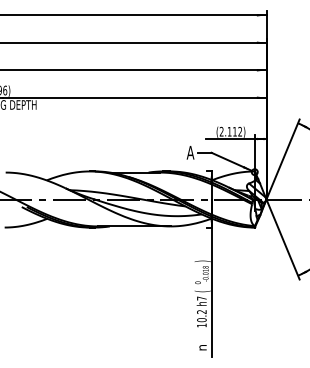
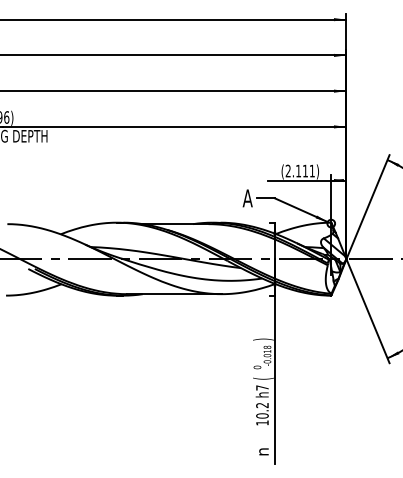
text: (239, 131) -> (311, 170), (2.112) -> (2.111)

